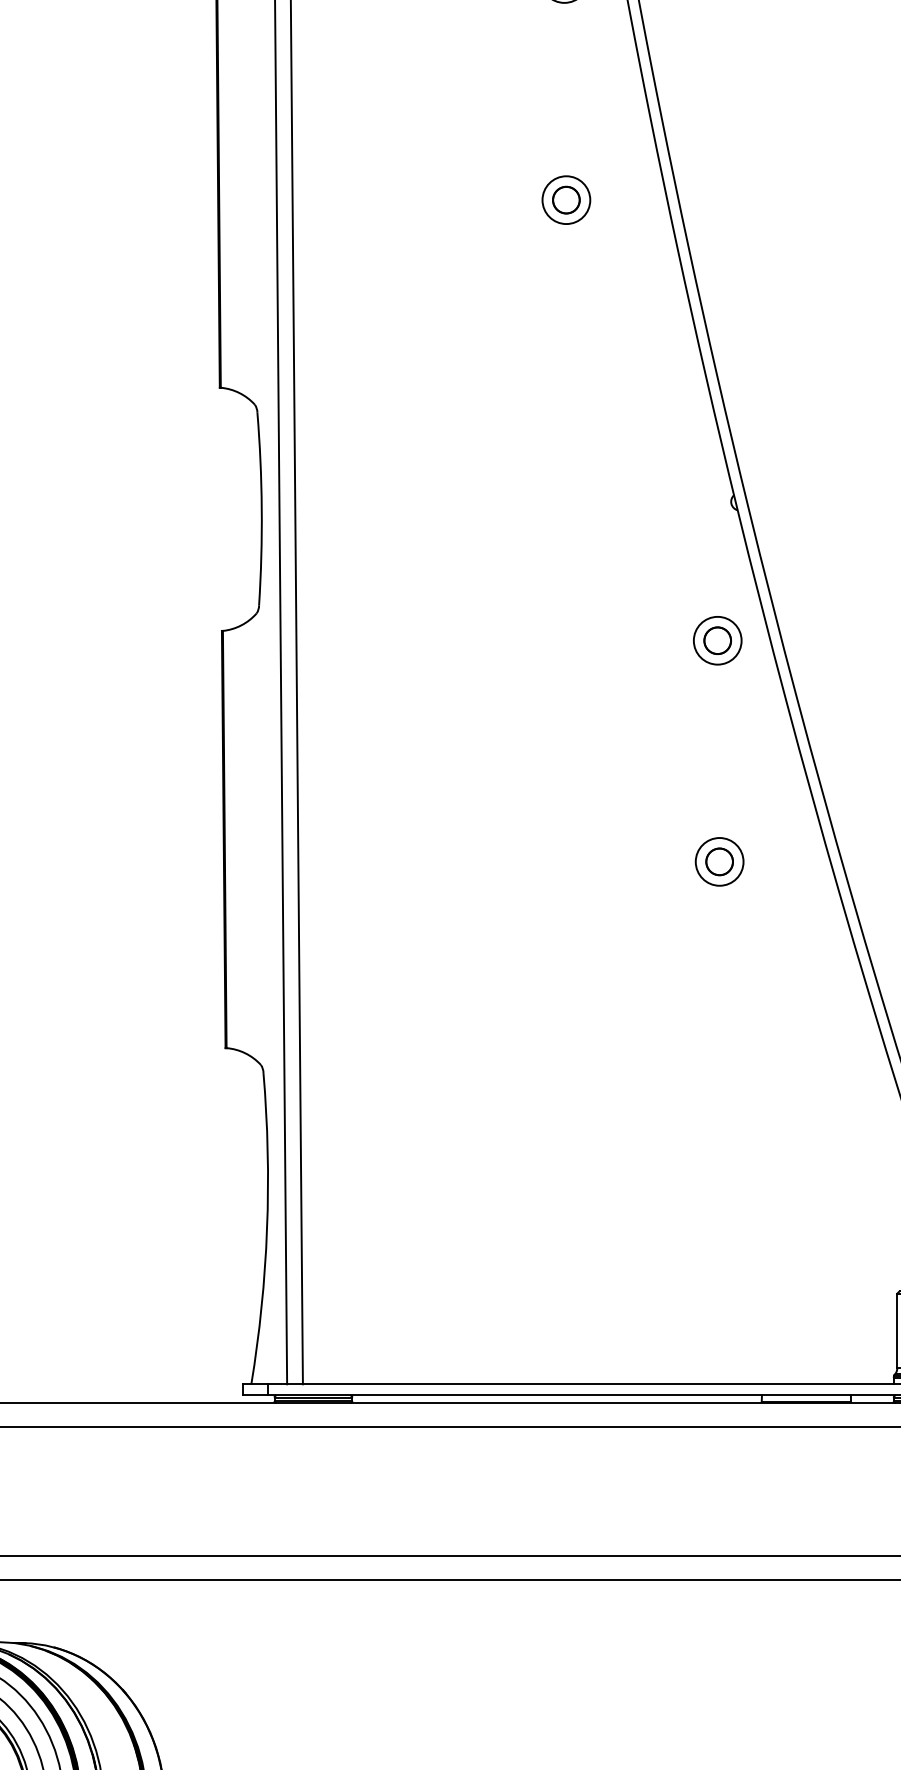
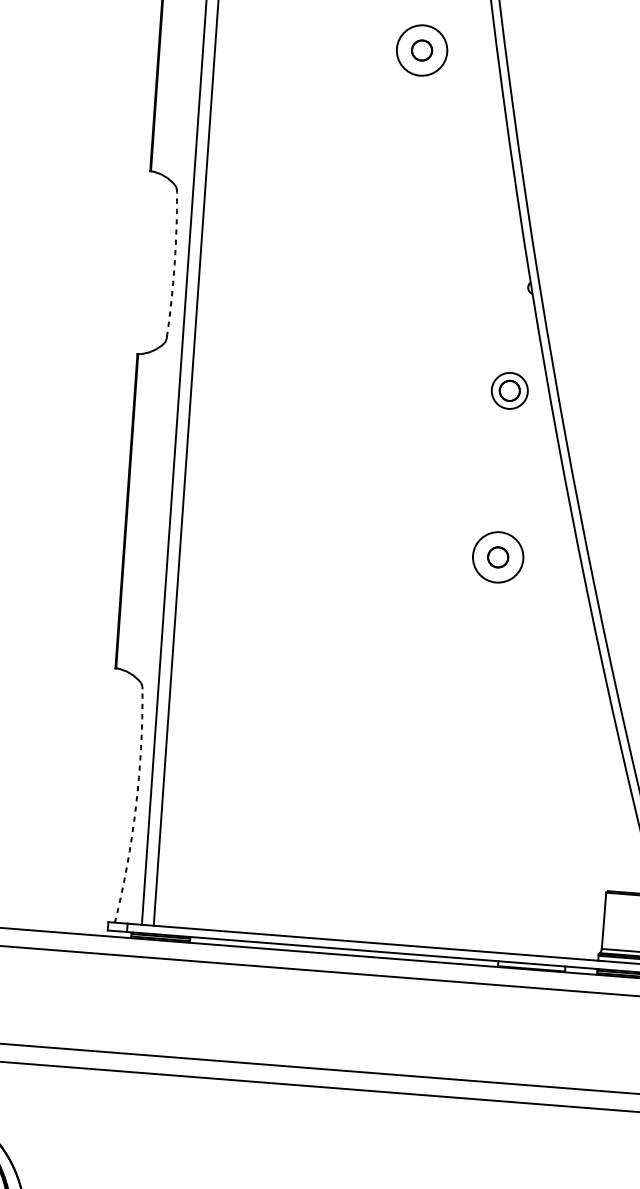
circle: (566, 200) -> (422, 50), size x1.4
arc: (261, 509) -> (174, 265), solid -> dashed
circle: (719, 861) -> (498, 557), size x1.4
arc: (267, 1229) -> (136, 807), solid -> dashed

